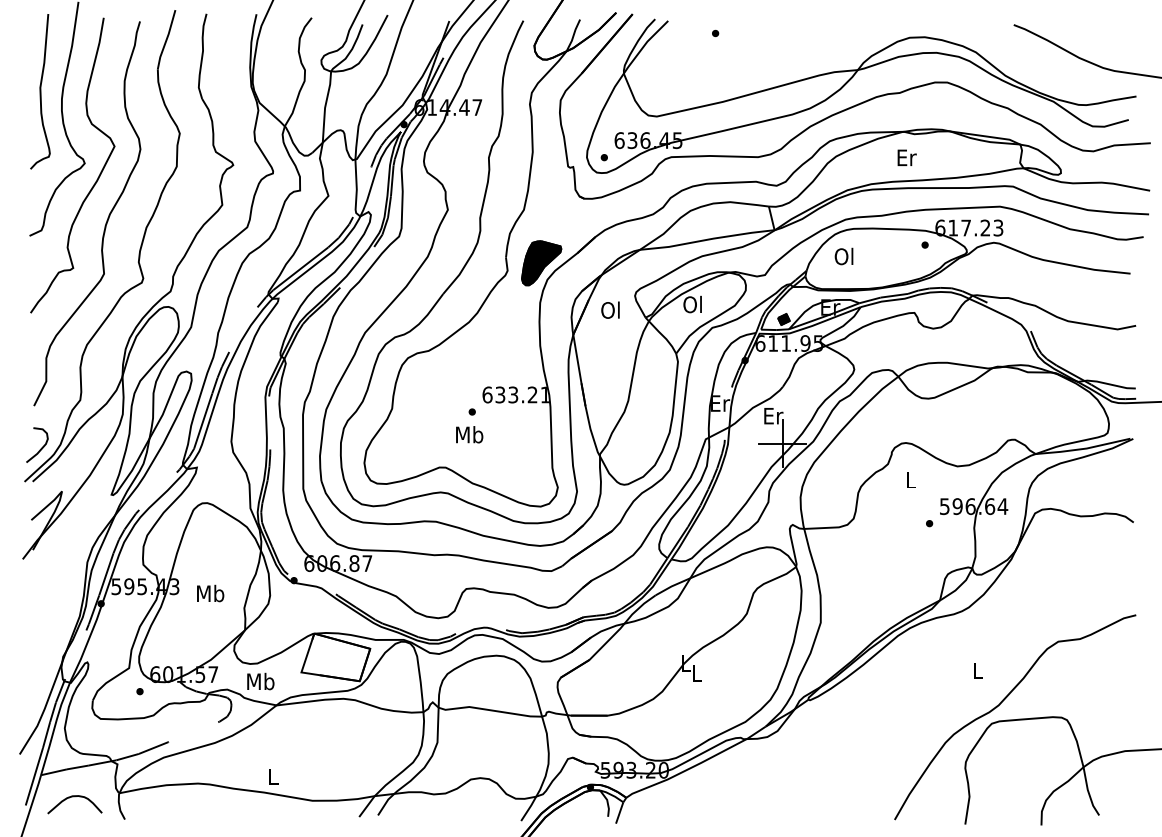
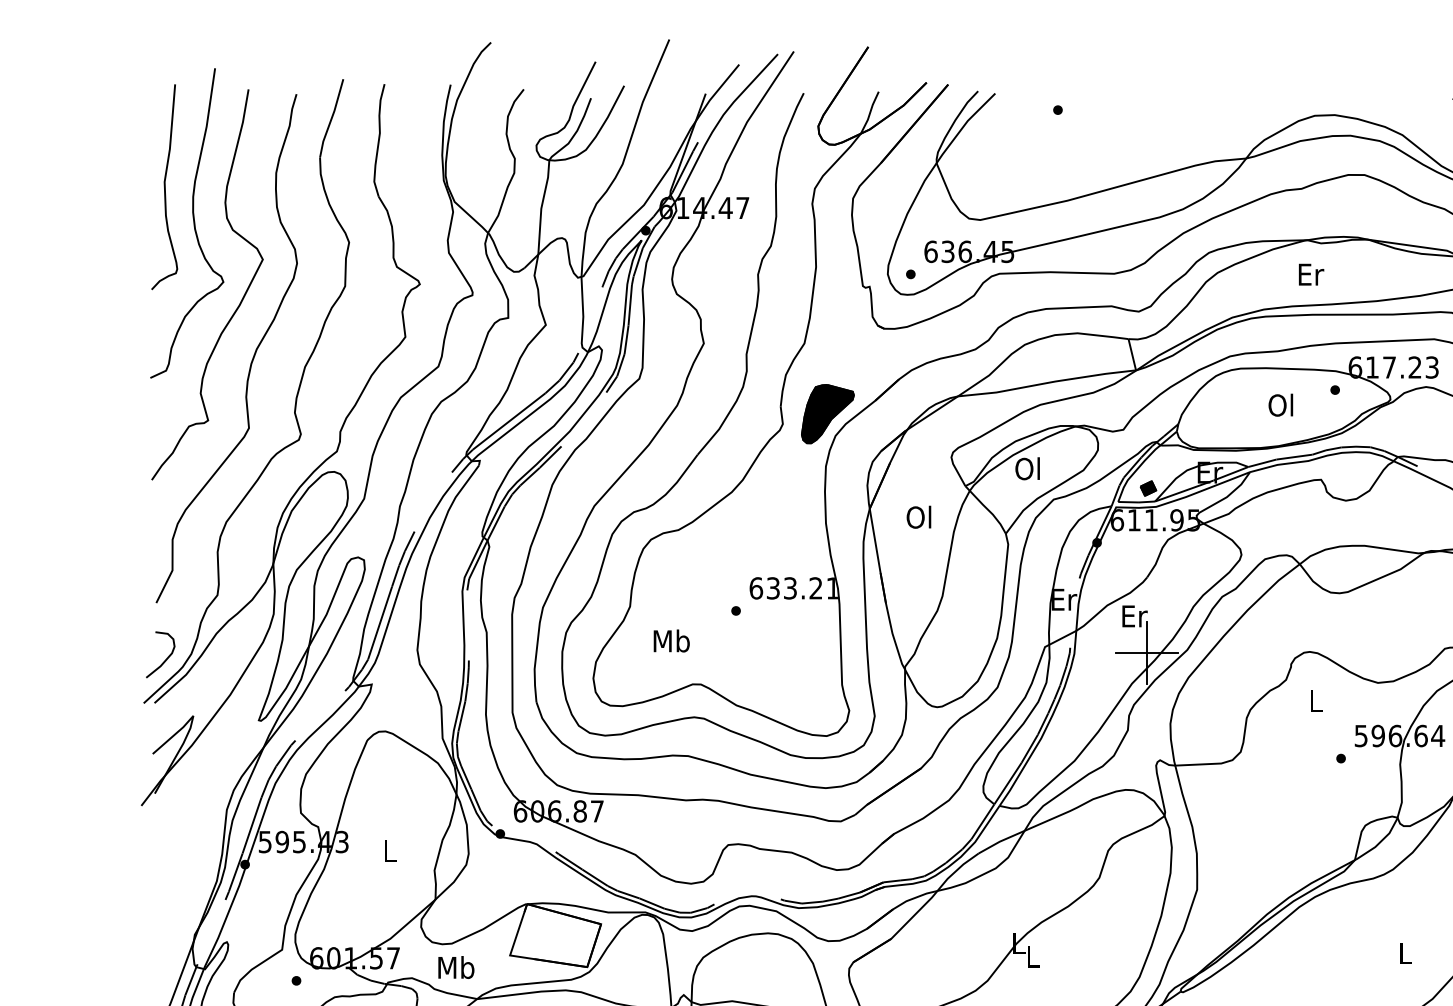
text: (843, 256) -> (1280, 405), moved
text: (610, 309) -> (918, 516), moved
text: (469, 434) -> (671, 640), moved
text: (210, 593) -> (389, 851), Mb -> L

